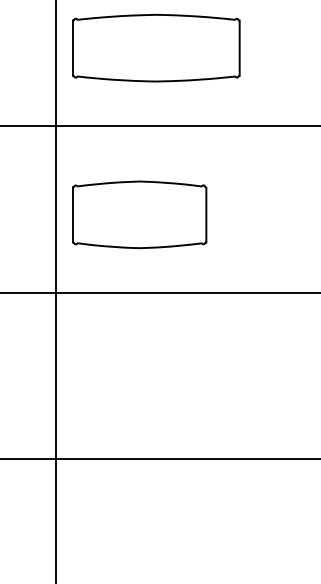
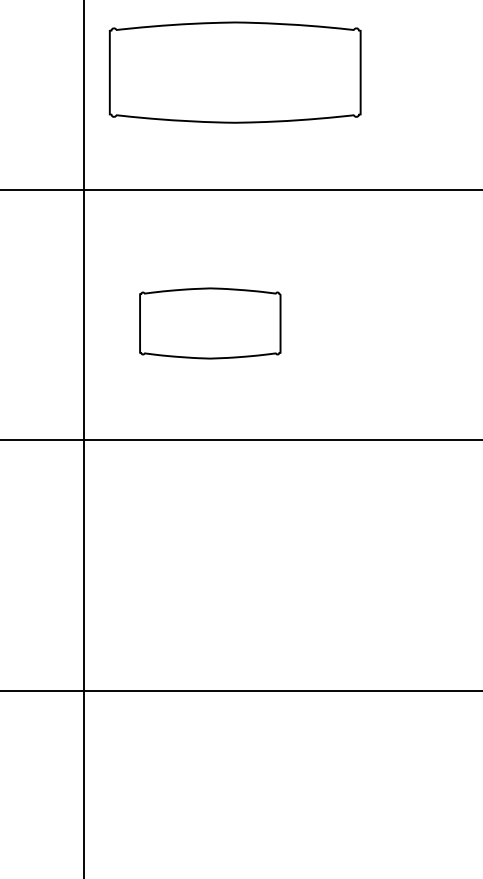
part: (139, 214) -> (209, 322), size x0.7

